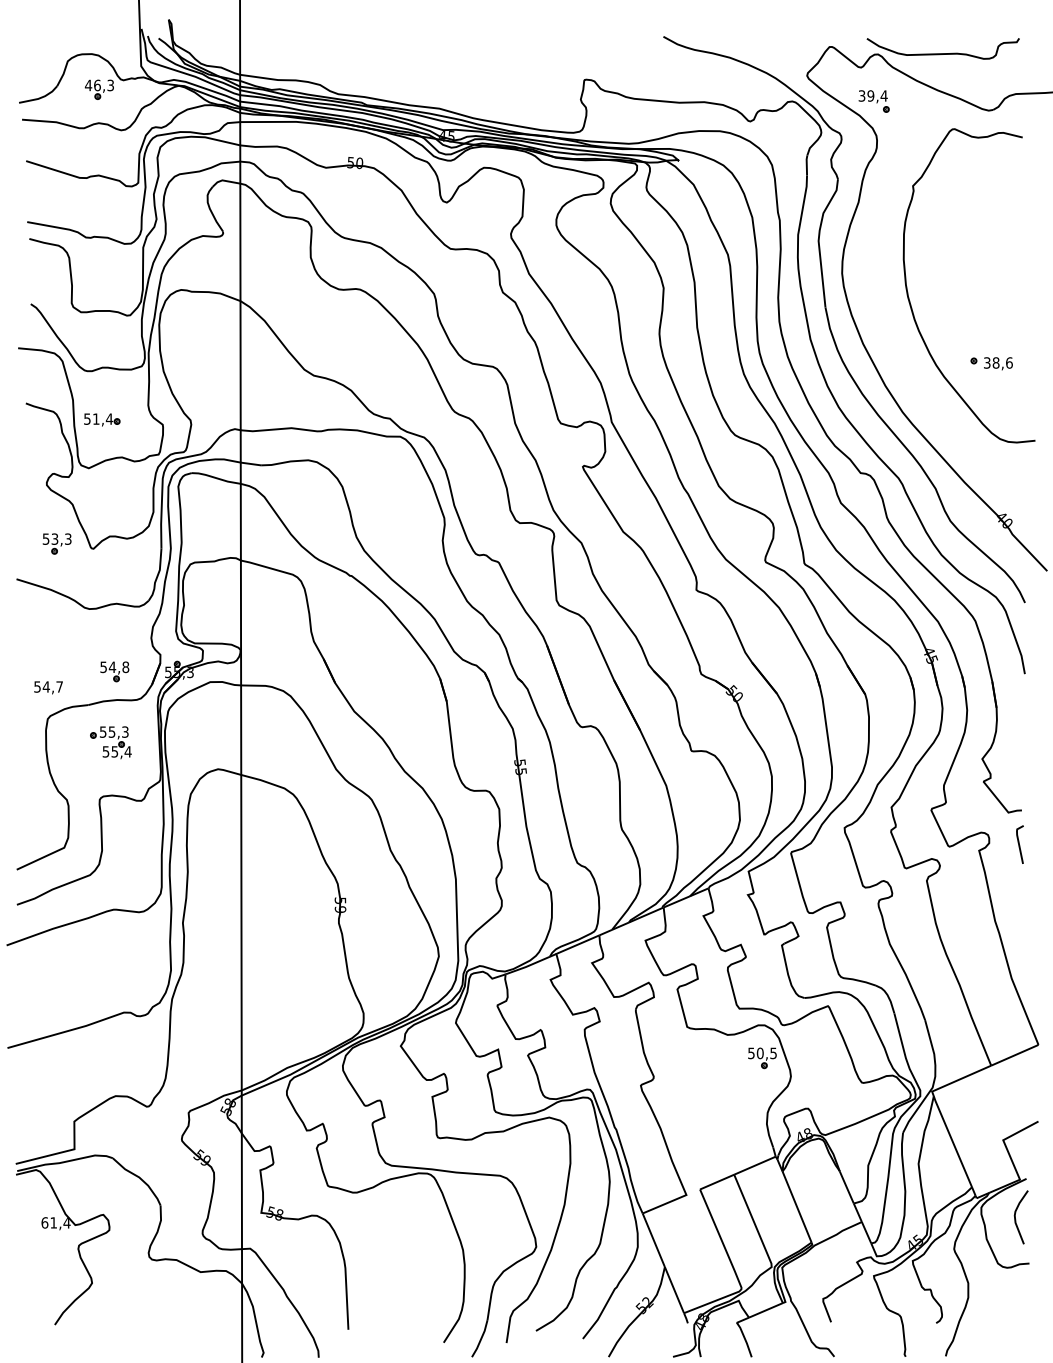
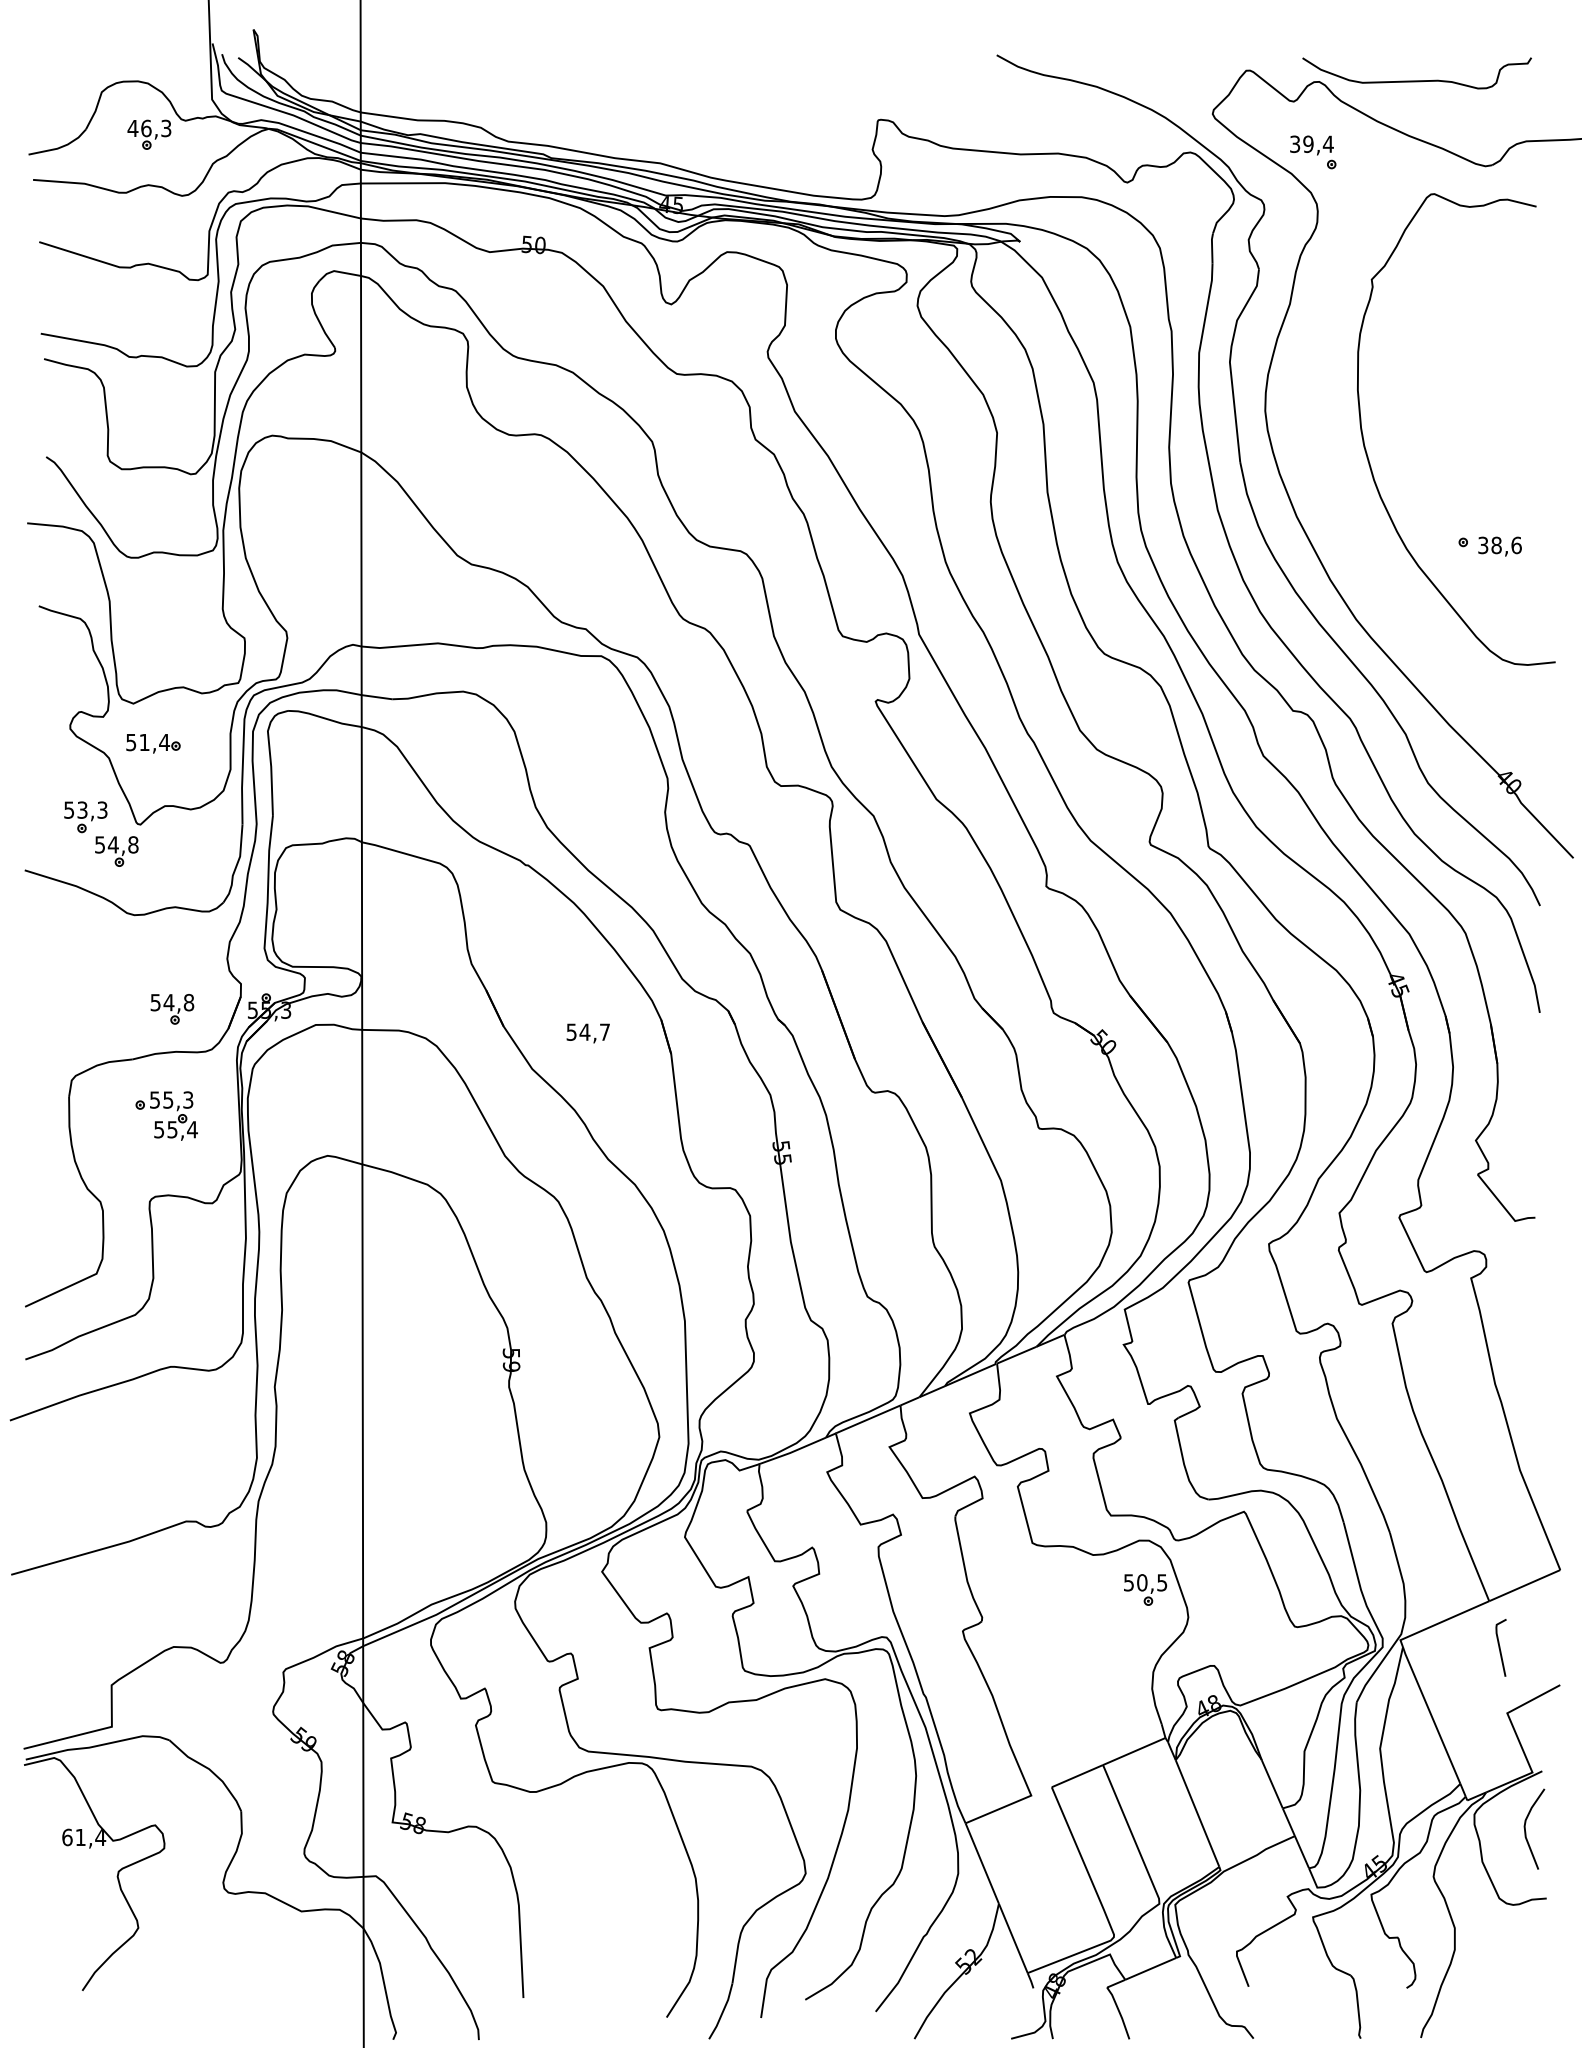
part: (102, 419) -> (153, 743), moved
part: (77, 566) -> (116, 851), added
text: (48, 687) -> (588, 1033), moved
line: (1019, 844) -> (1500, 1647), moved

